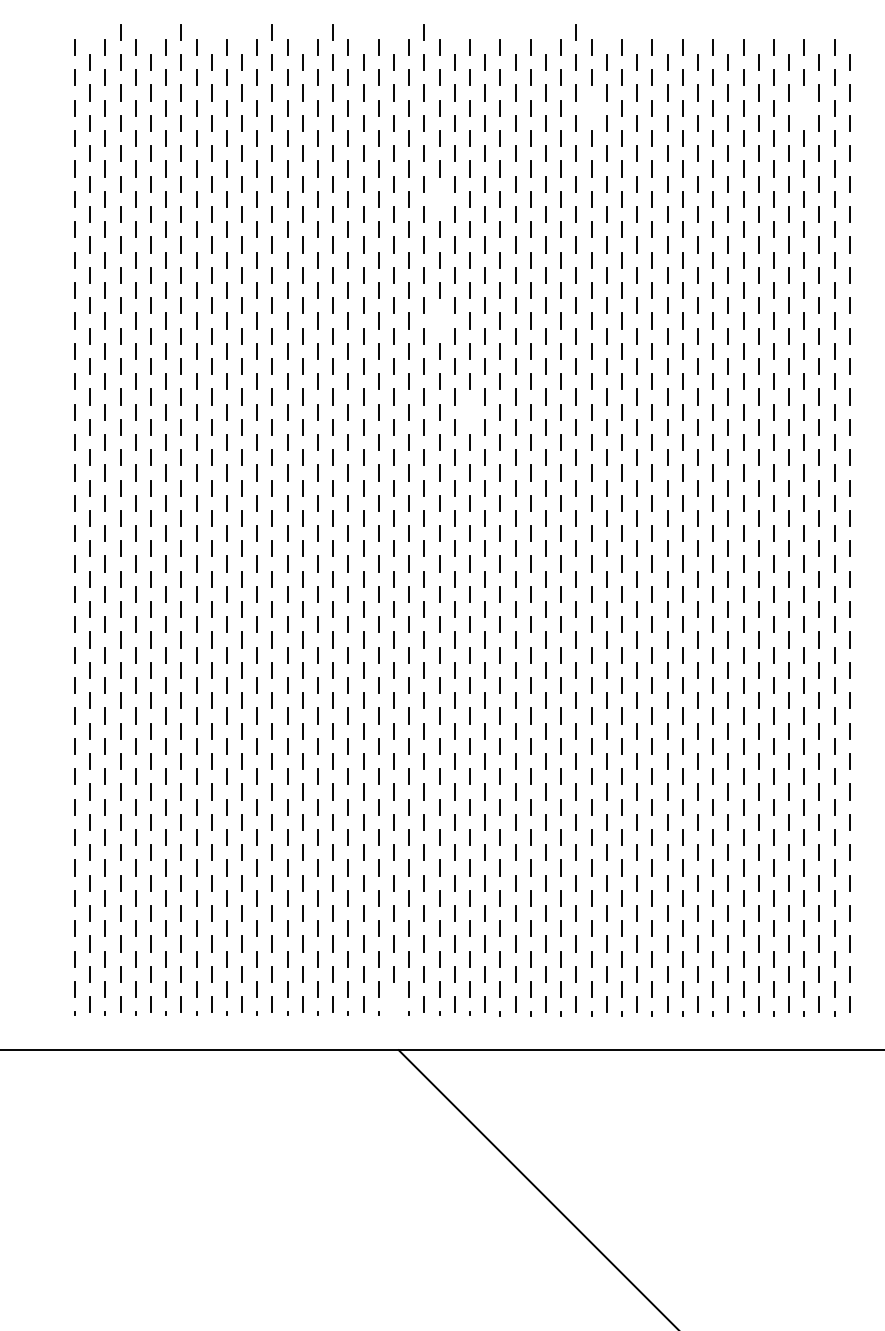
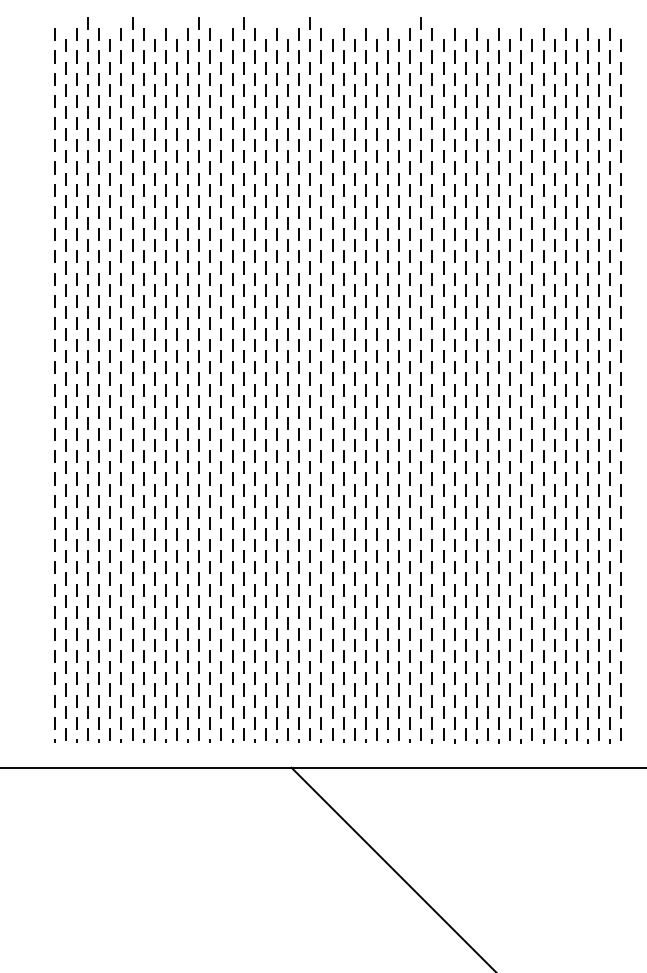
line: (590, 108) -> (431, 79), added
line: (803, 108) -> (587, 79), added
line: (438, 199) -> (320, 145), added
line: (438, 320) -> (320, 234), added
line: (469, 412) -> (343, 301), added
line: (393, 1004) -> (287, 734), added

